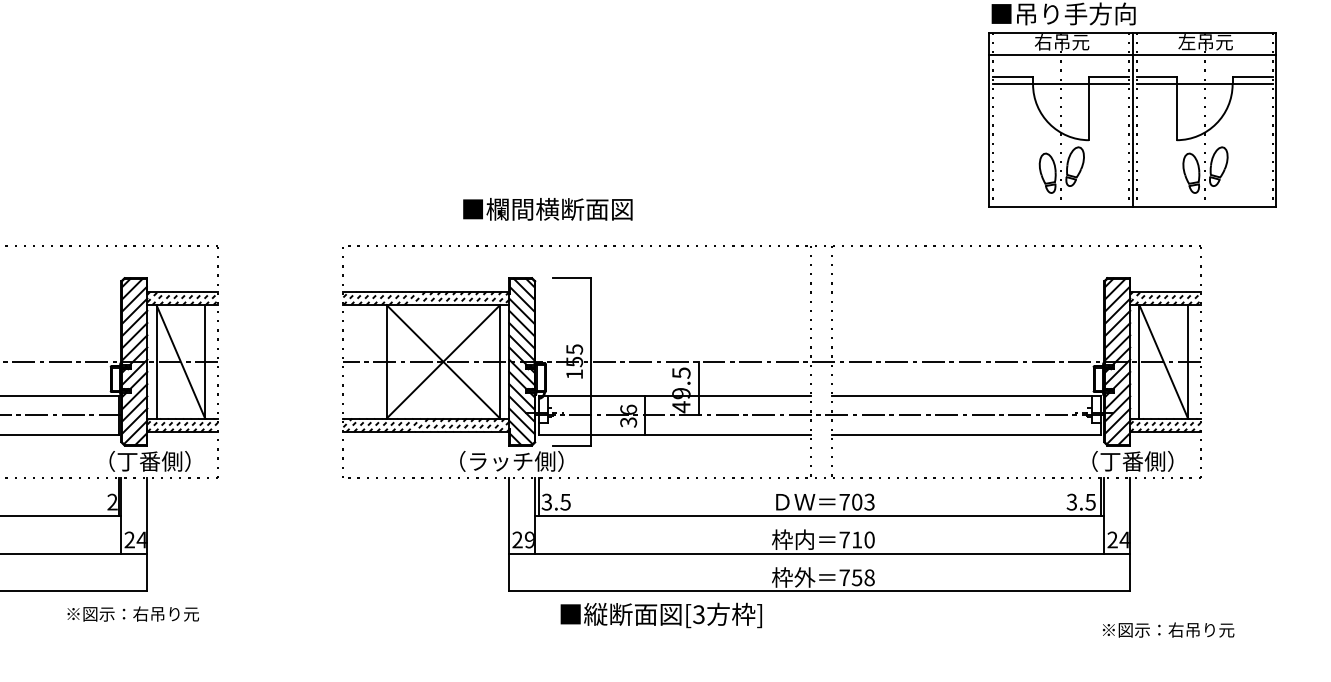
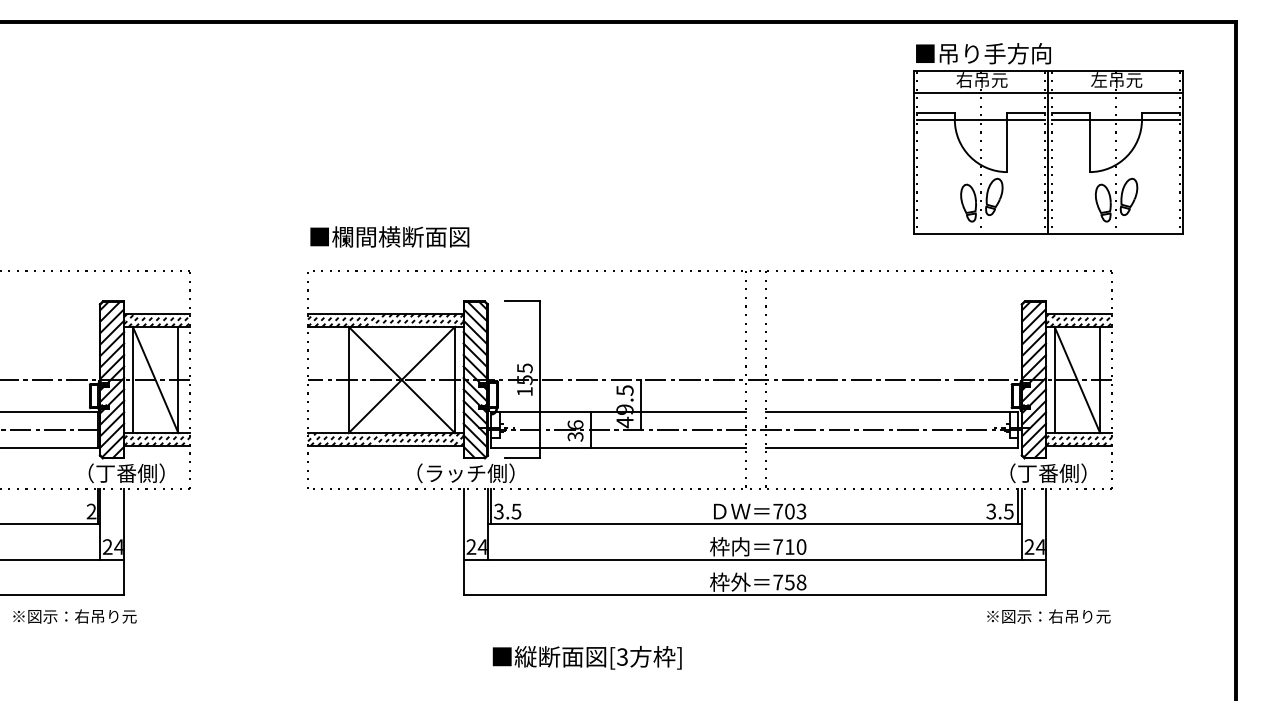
text: (547, 208) -> (389, 236), moved
text: (528, 539) -> (481, 546), 29 -> 24
text: (132, 614) -> (74, 616), moved
text: (660, 615) -> (586, 657), moved
text: (1168, 630) -> (1048, 616), moved

